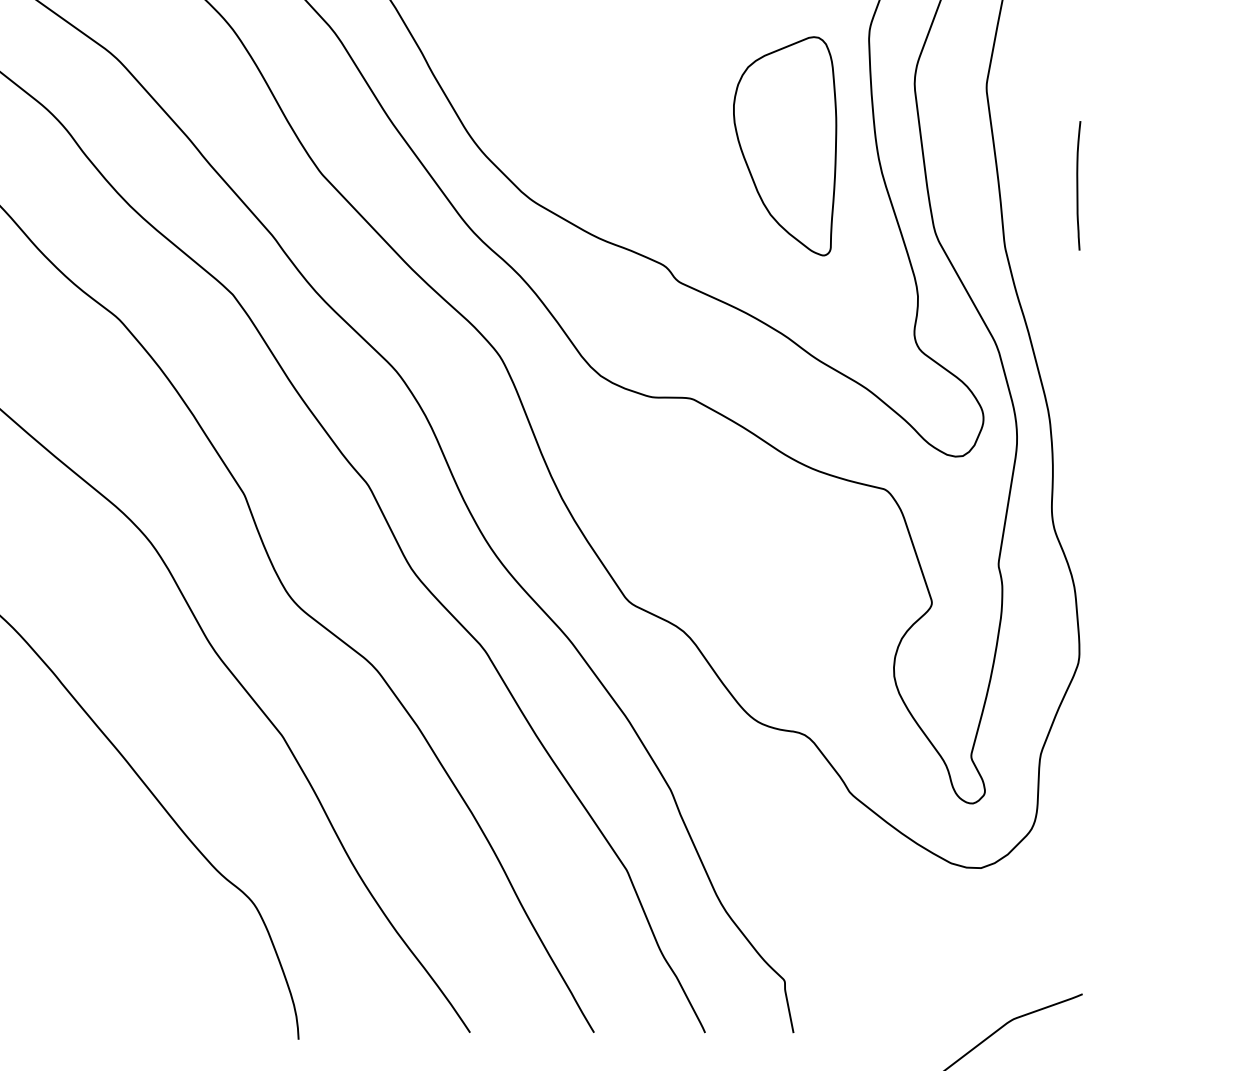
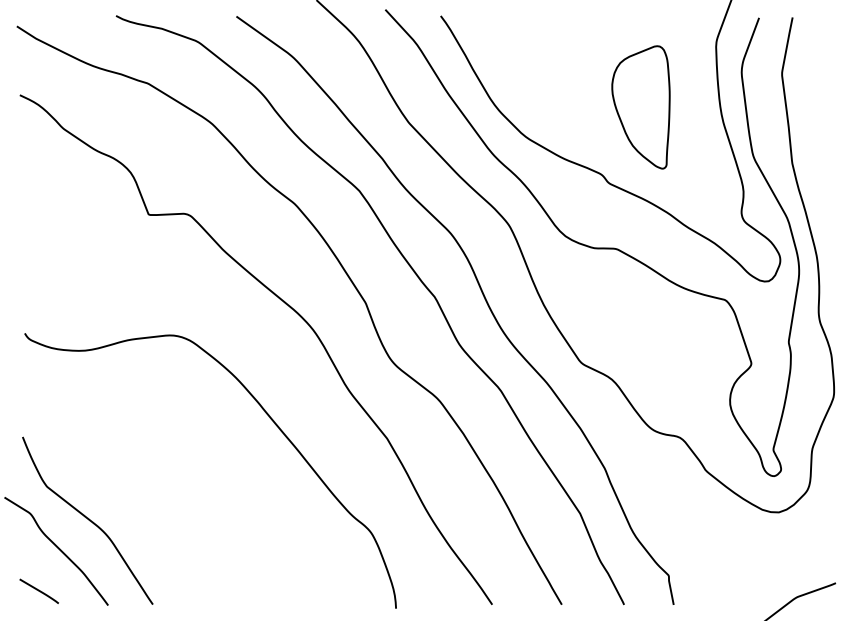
part: (784, 146) -> (640, 107), moved
curve: (1078, 185) -> (833, 129), removed

